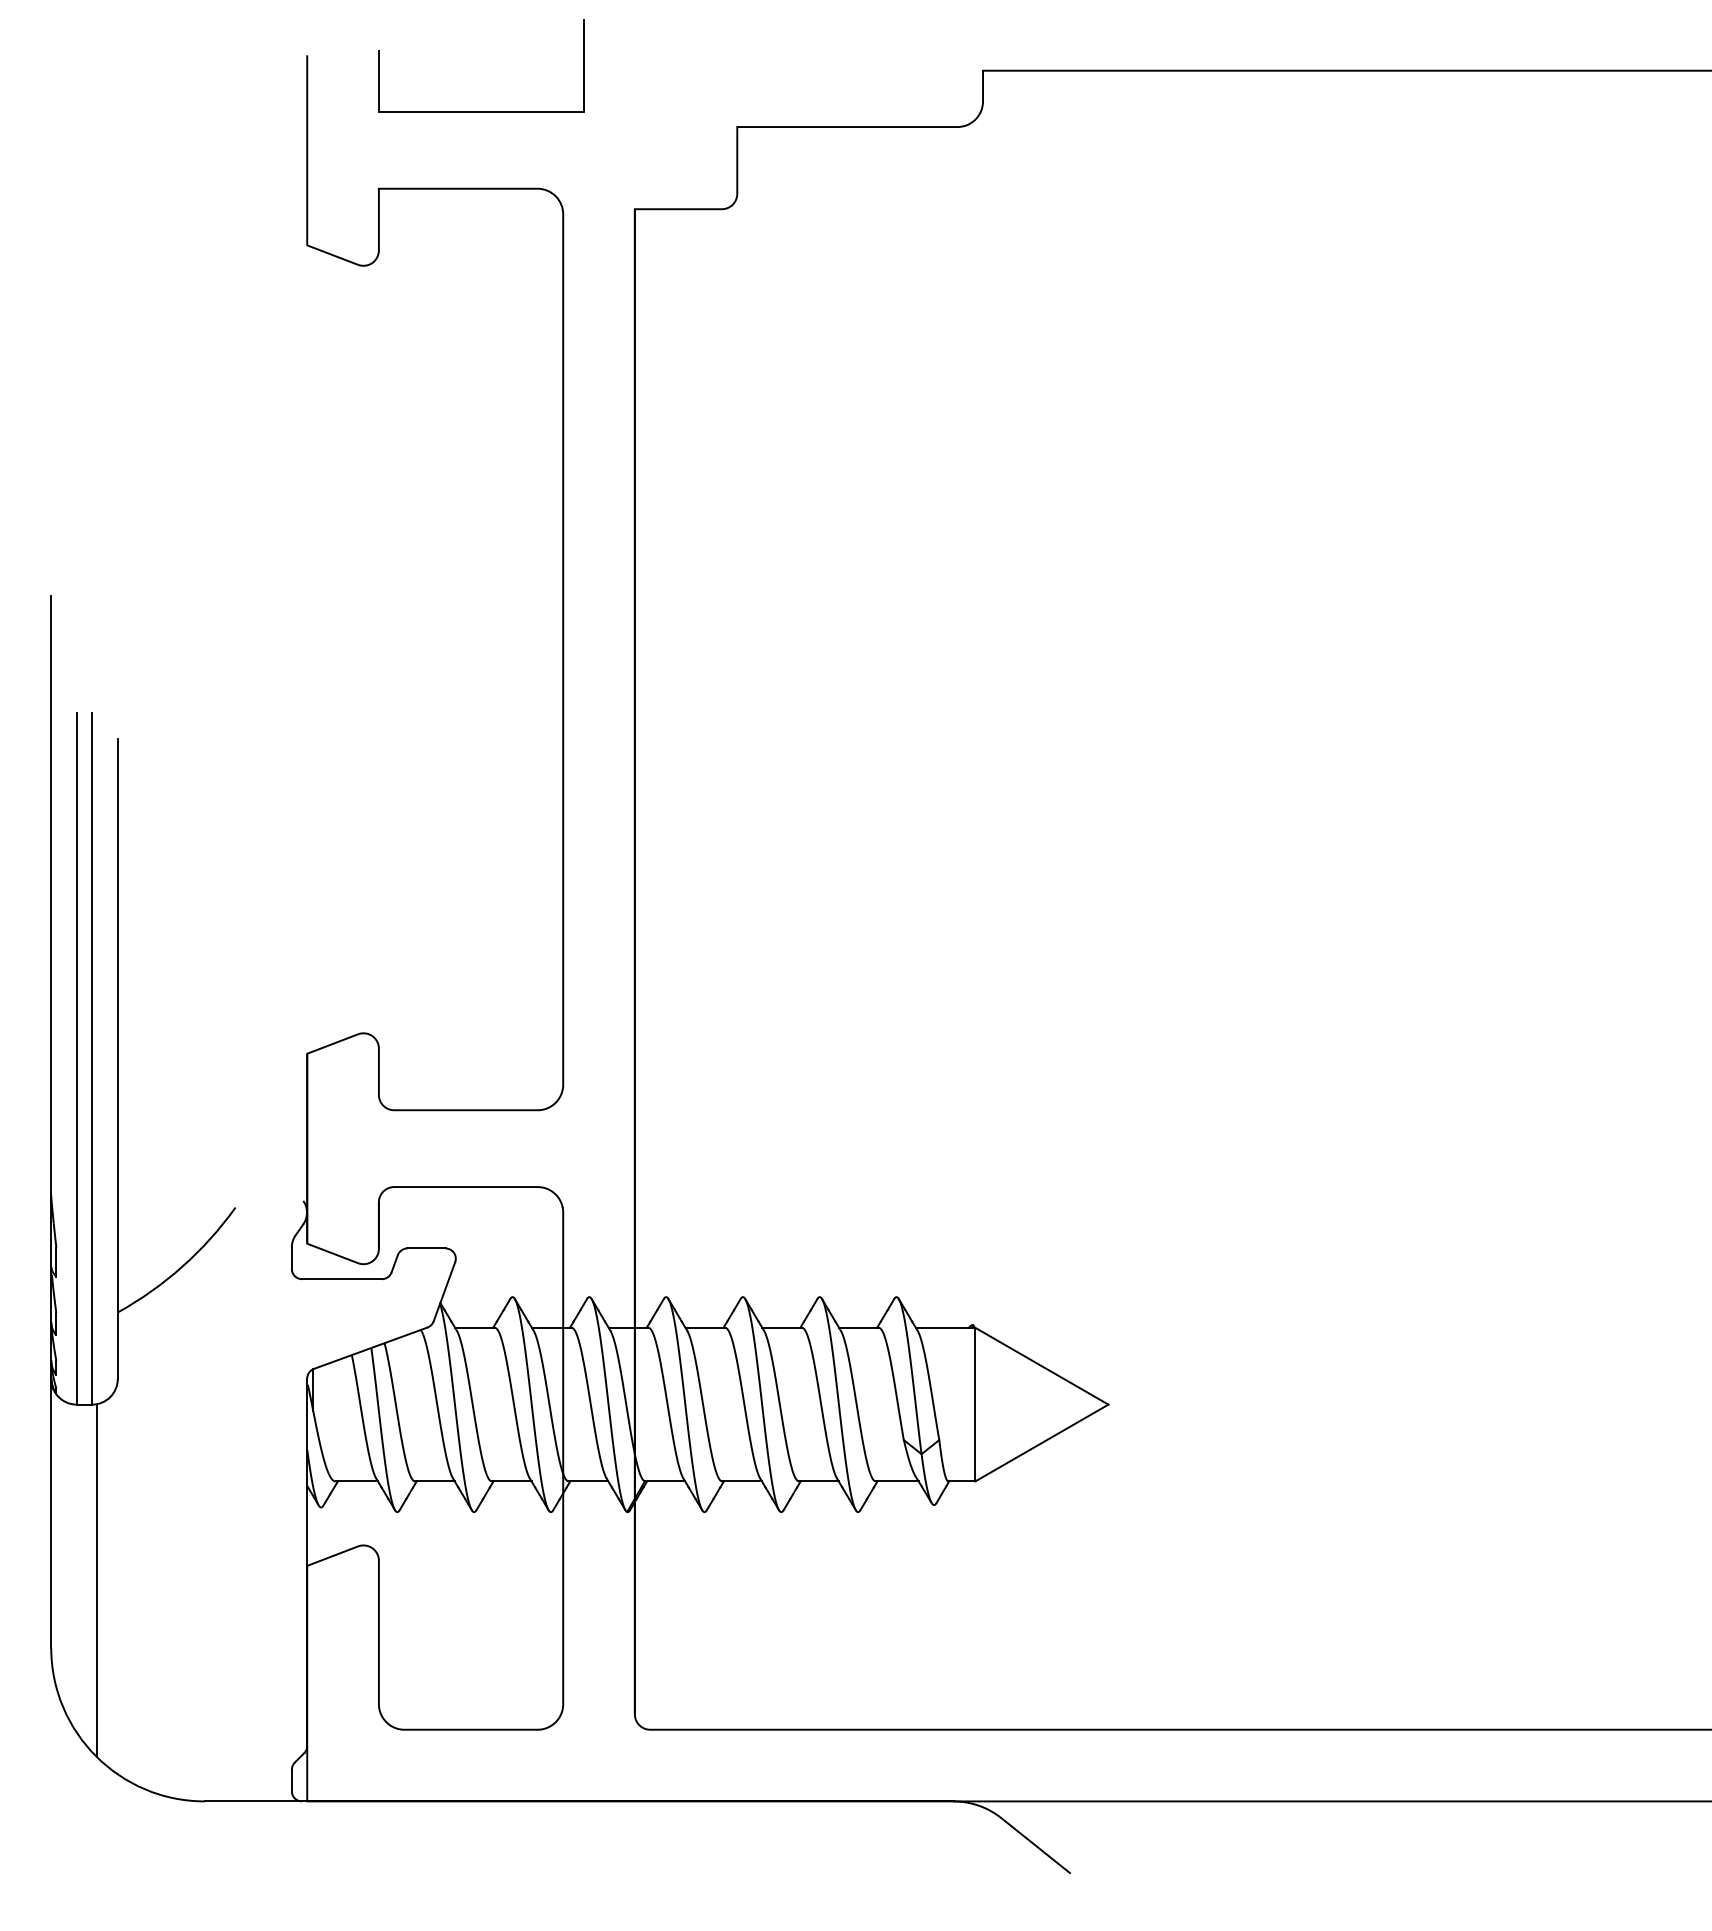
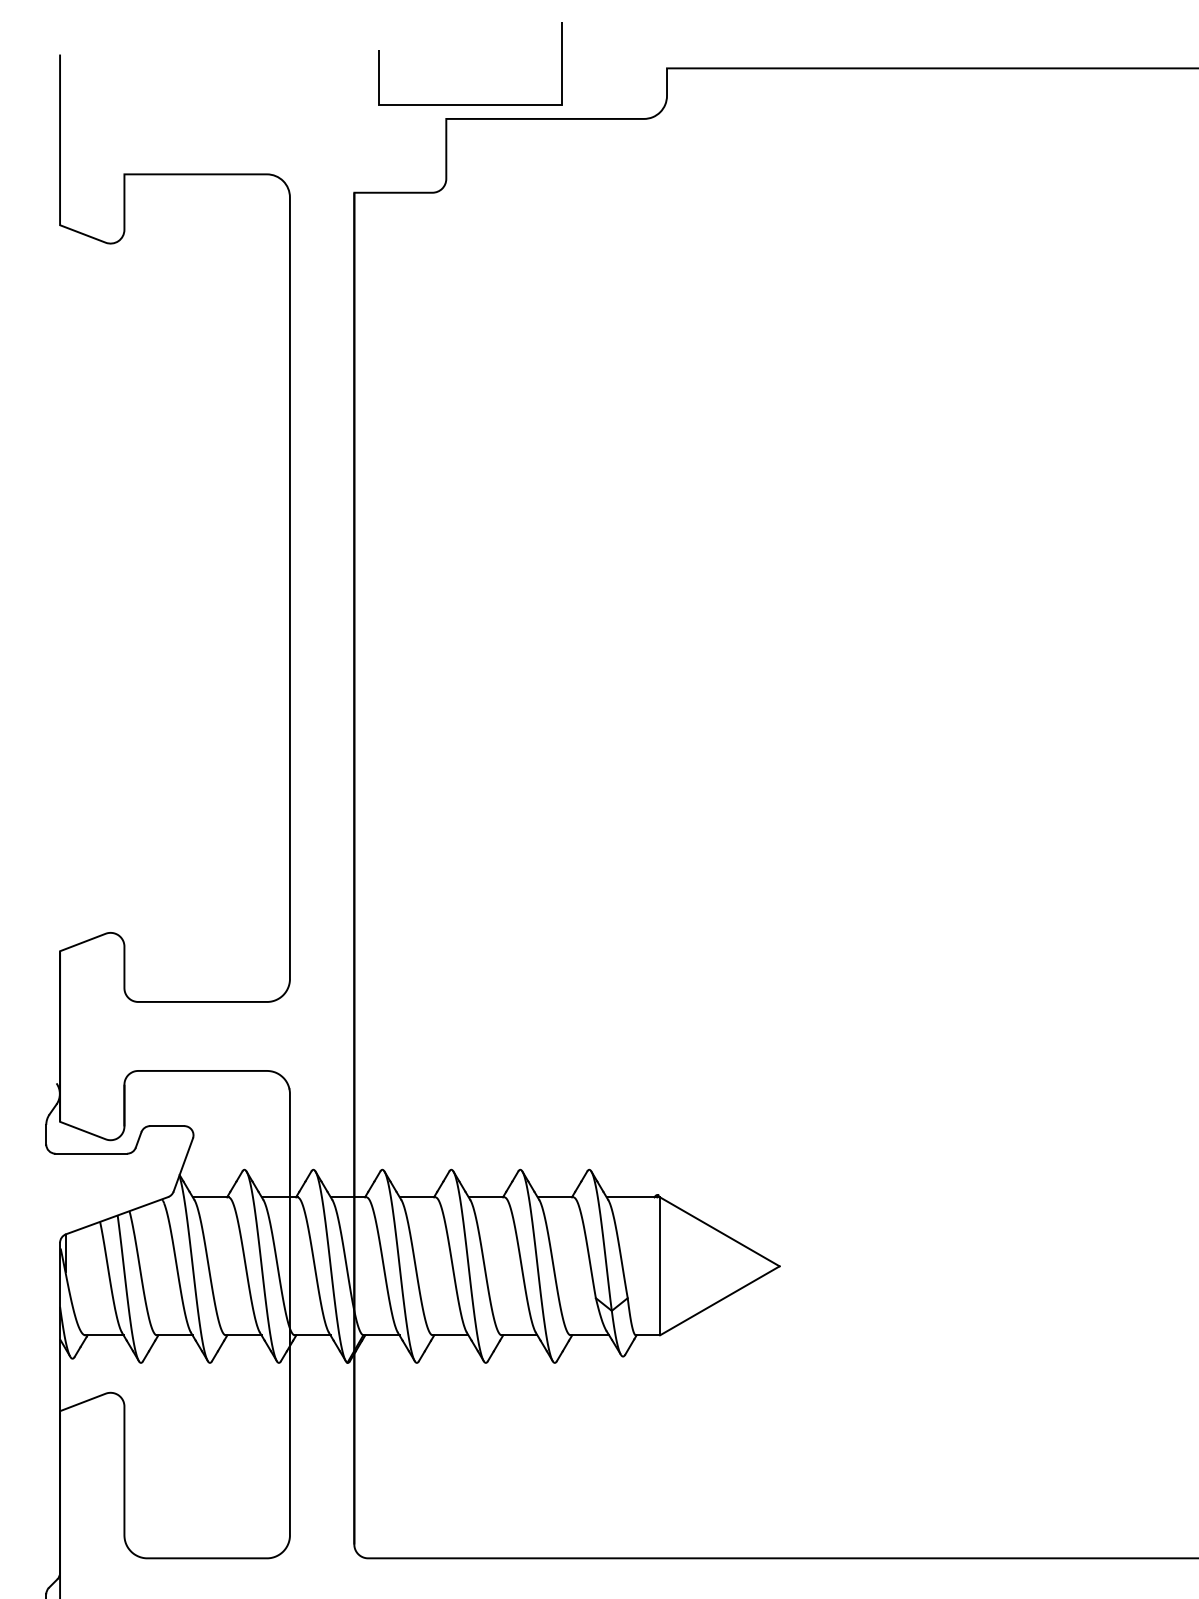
line: (481, 111) -> (470, 104), moved

